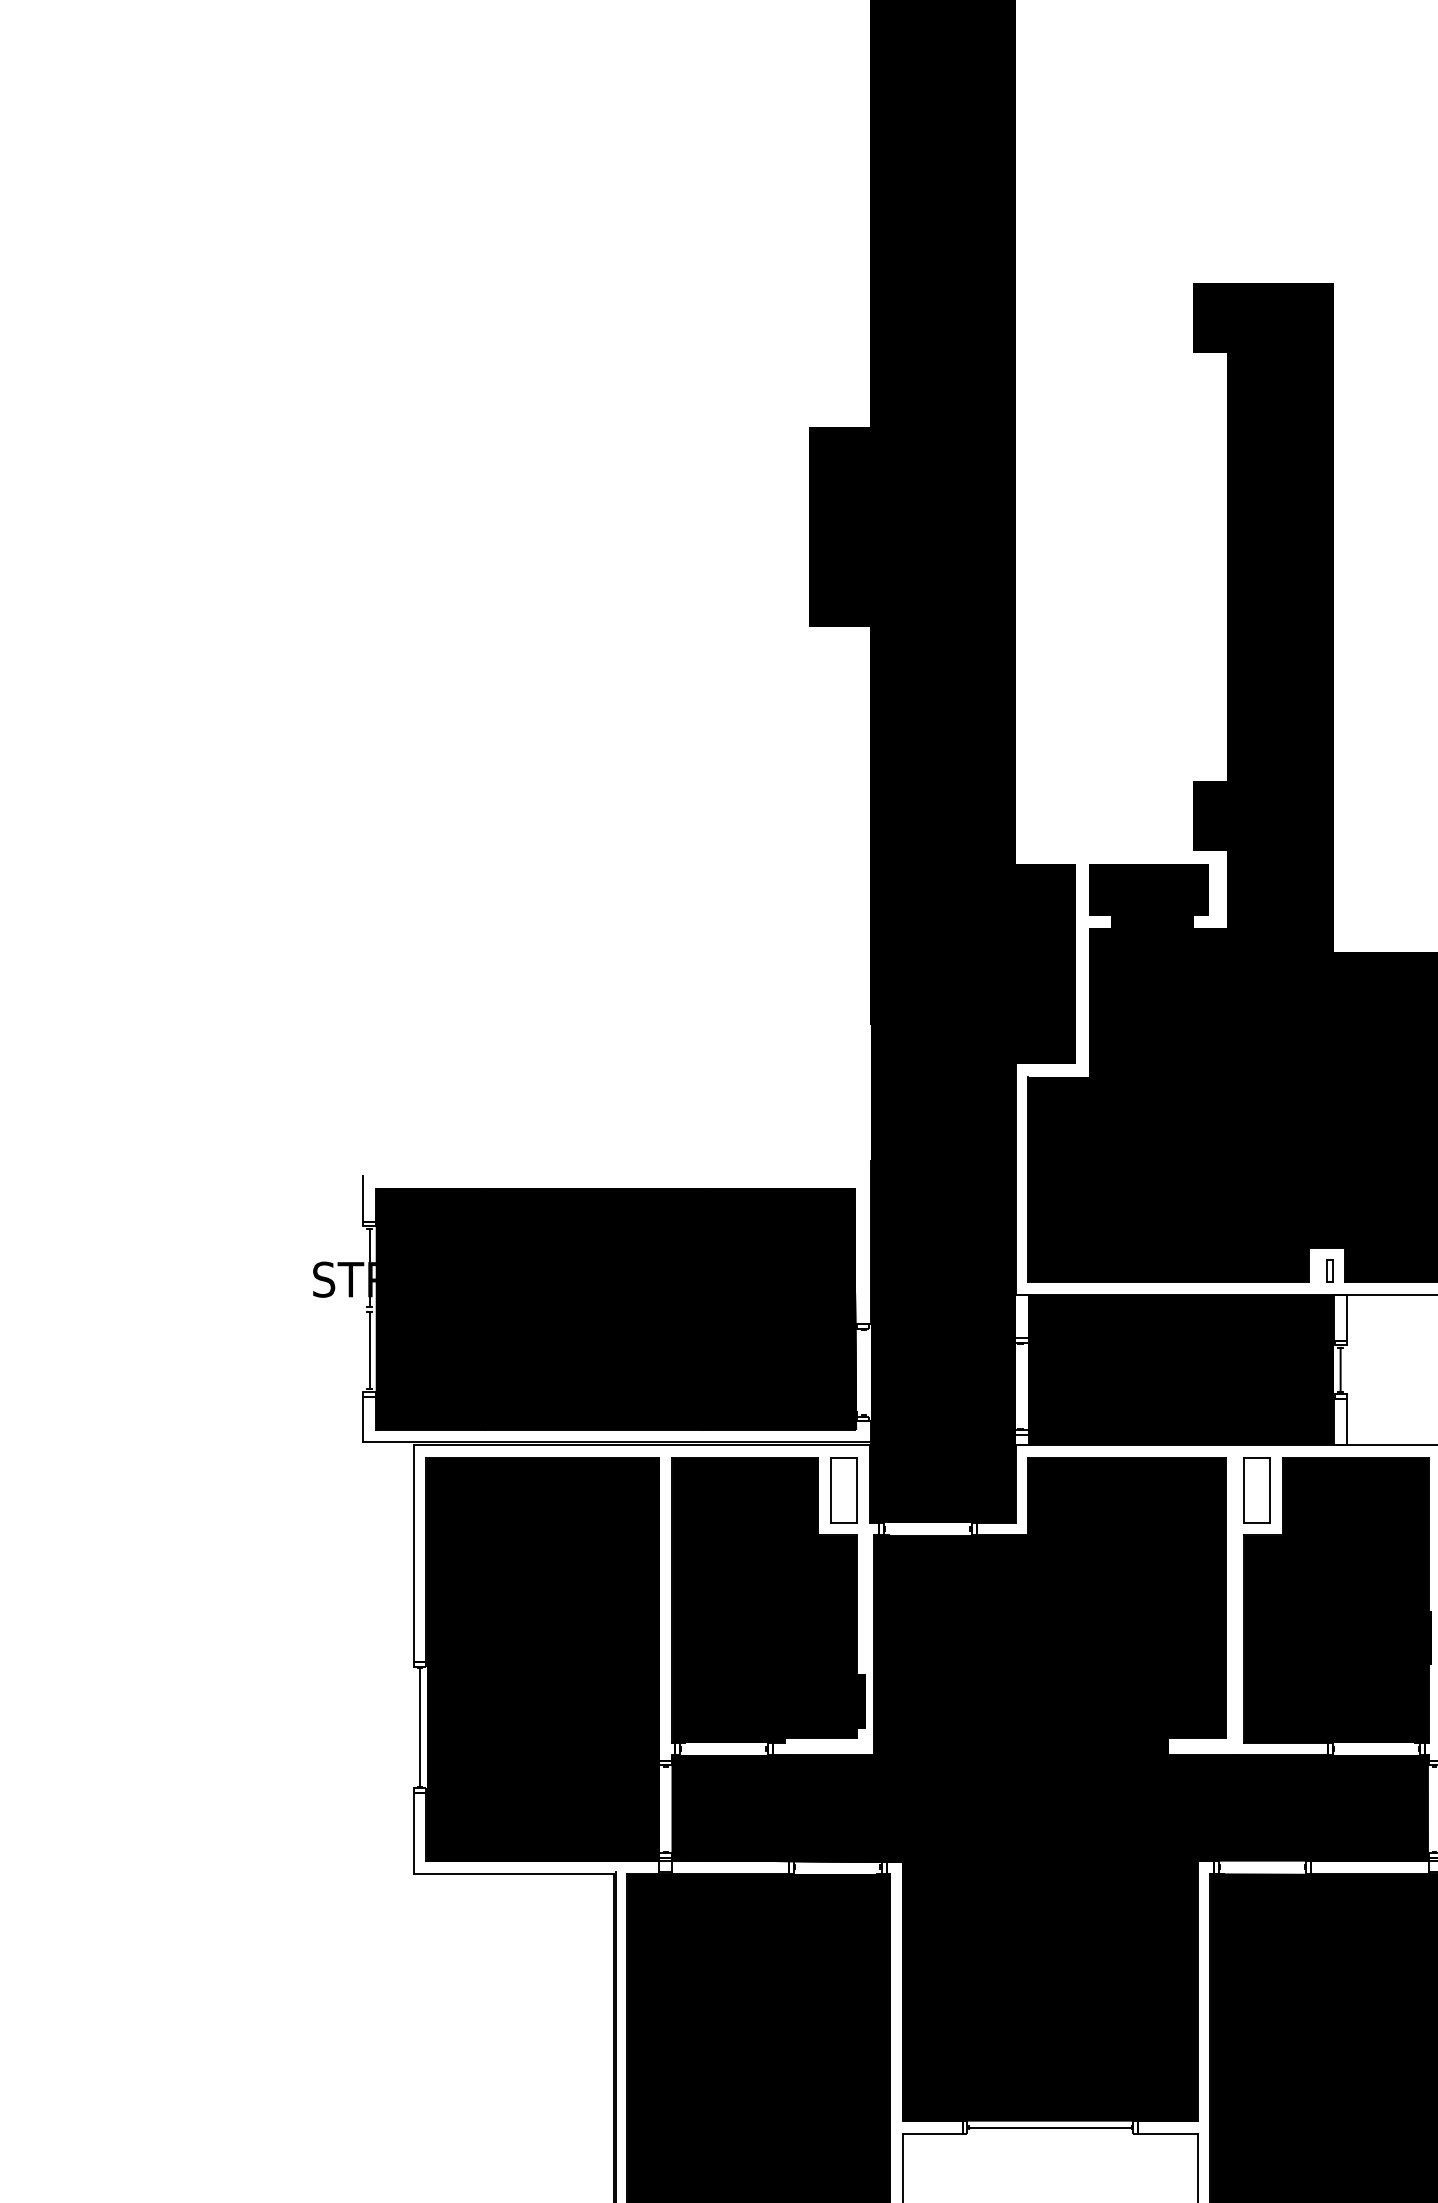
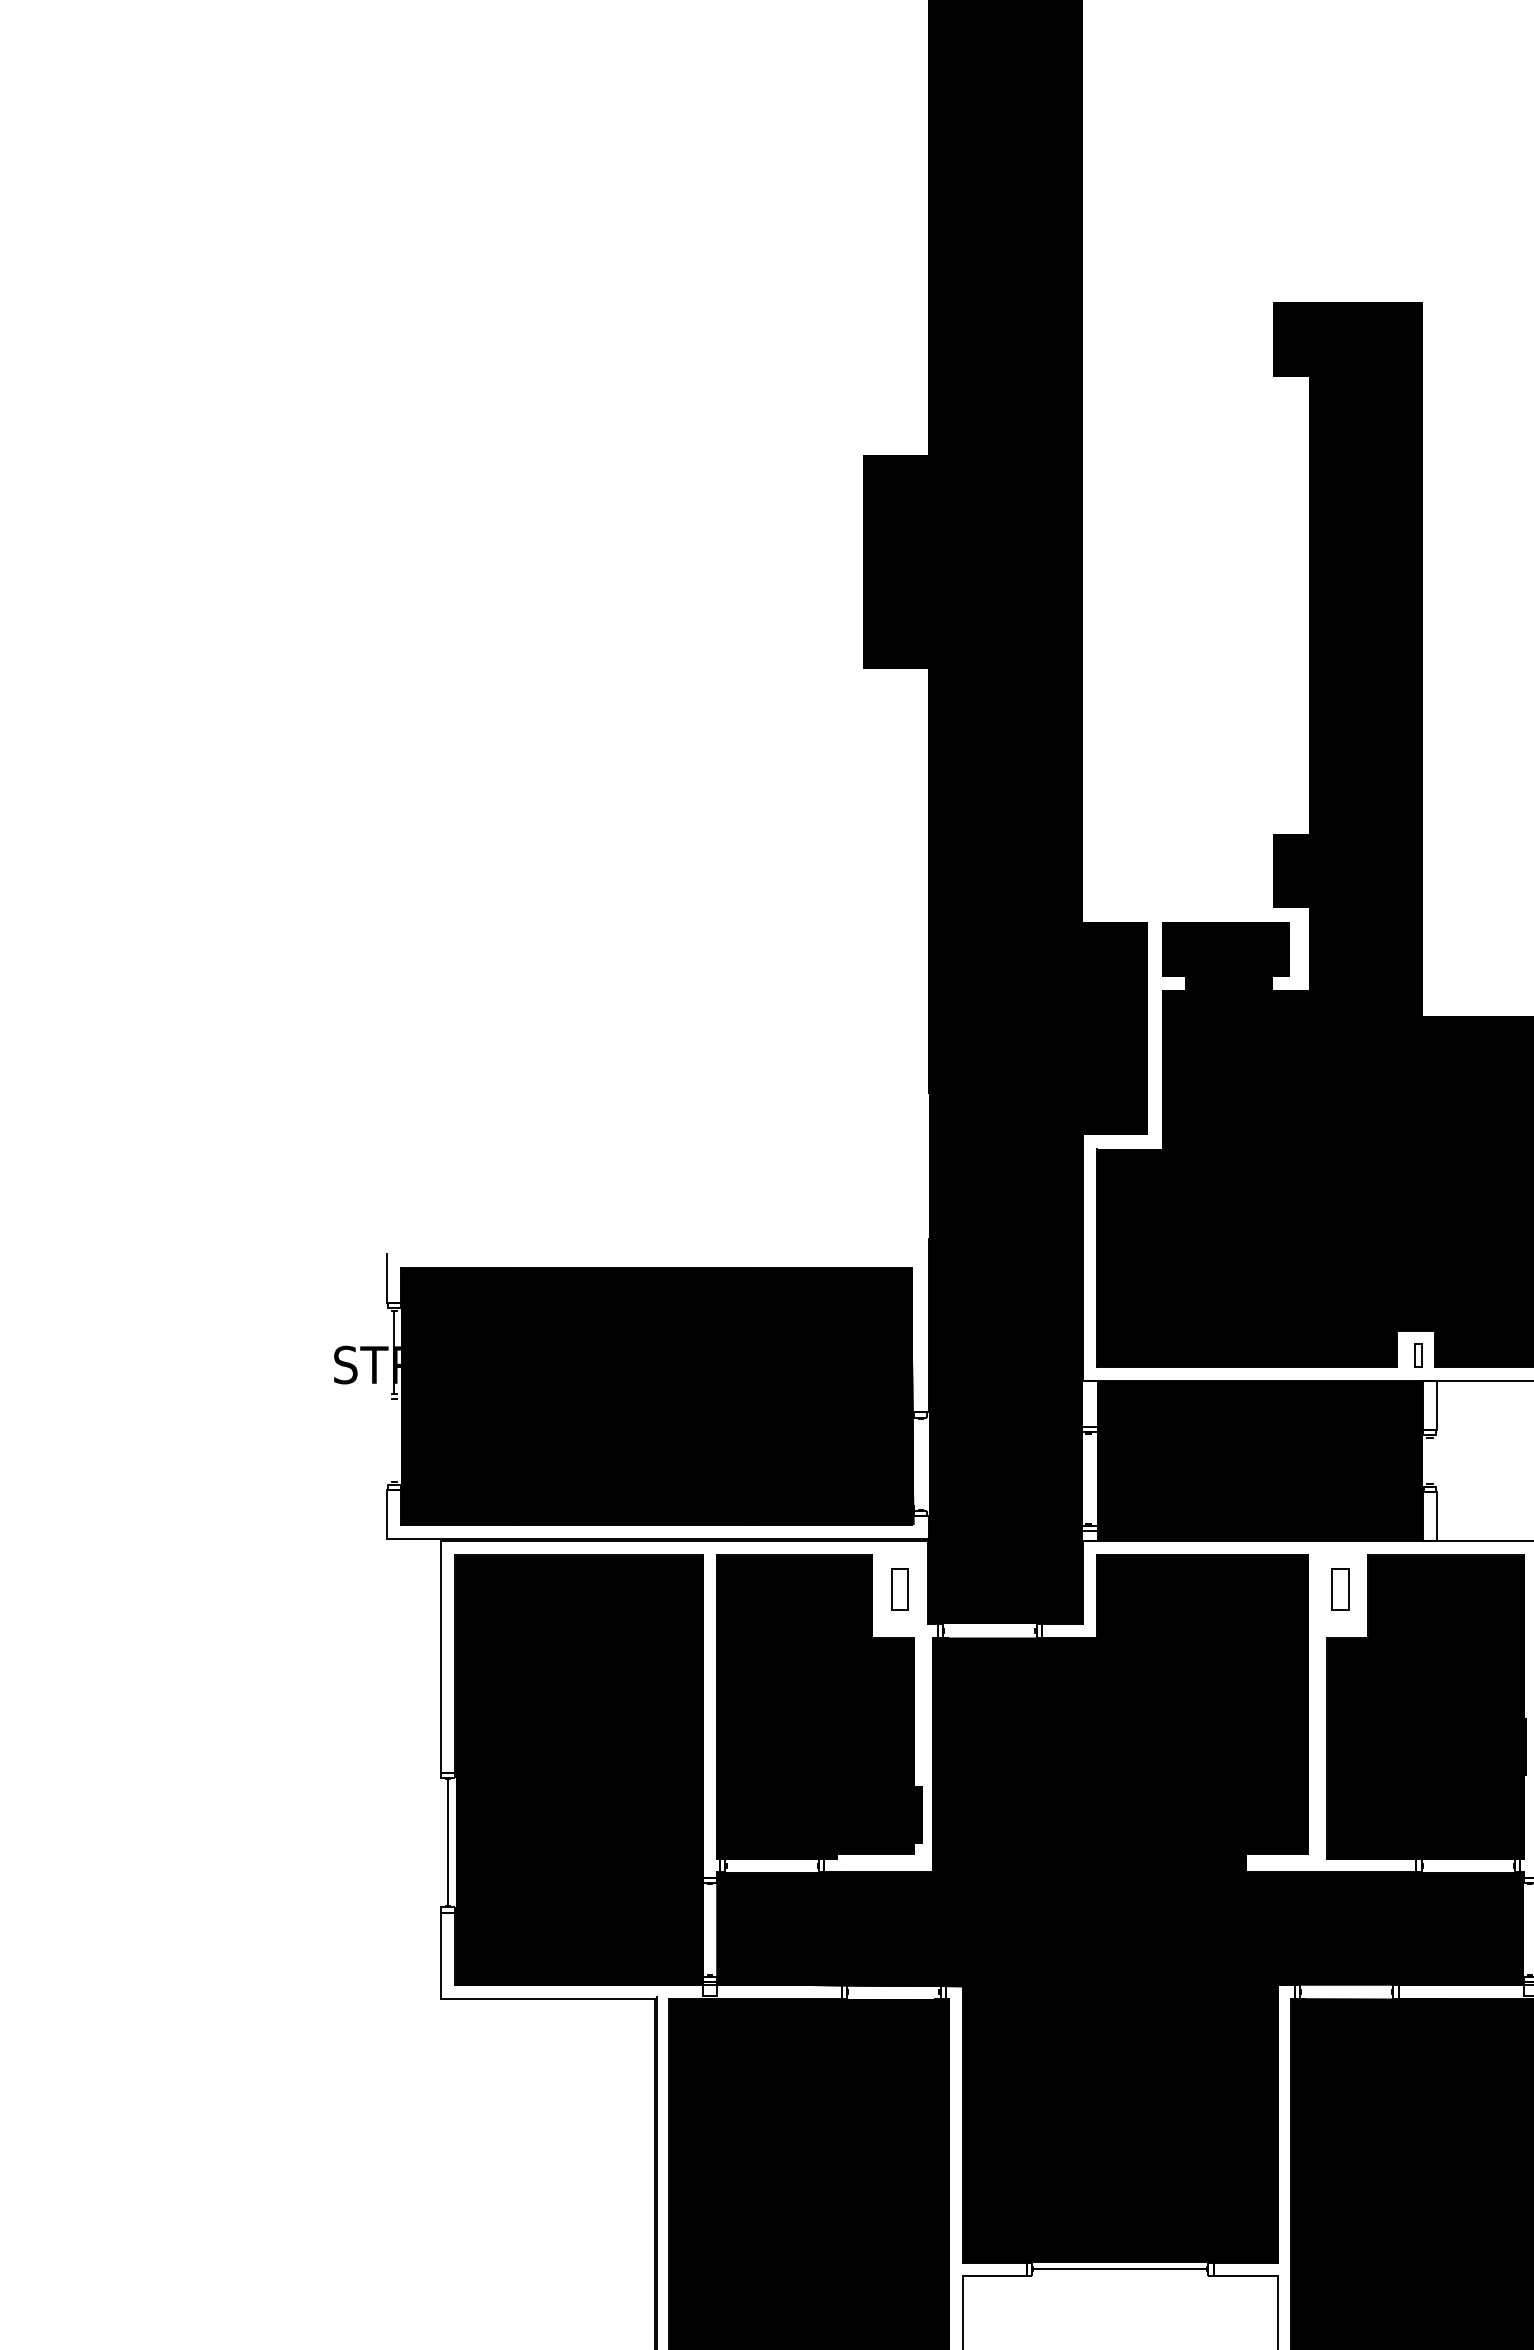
line: (369, 1350) -> (394, 1440), removed
line: (1340, 1369) -> (1429, 1460), removed
part: (843, 1490) -> (899, 1589), size x0.6
part: (1256, 1490) -> (1340, 1589), size x0.6

